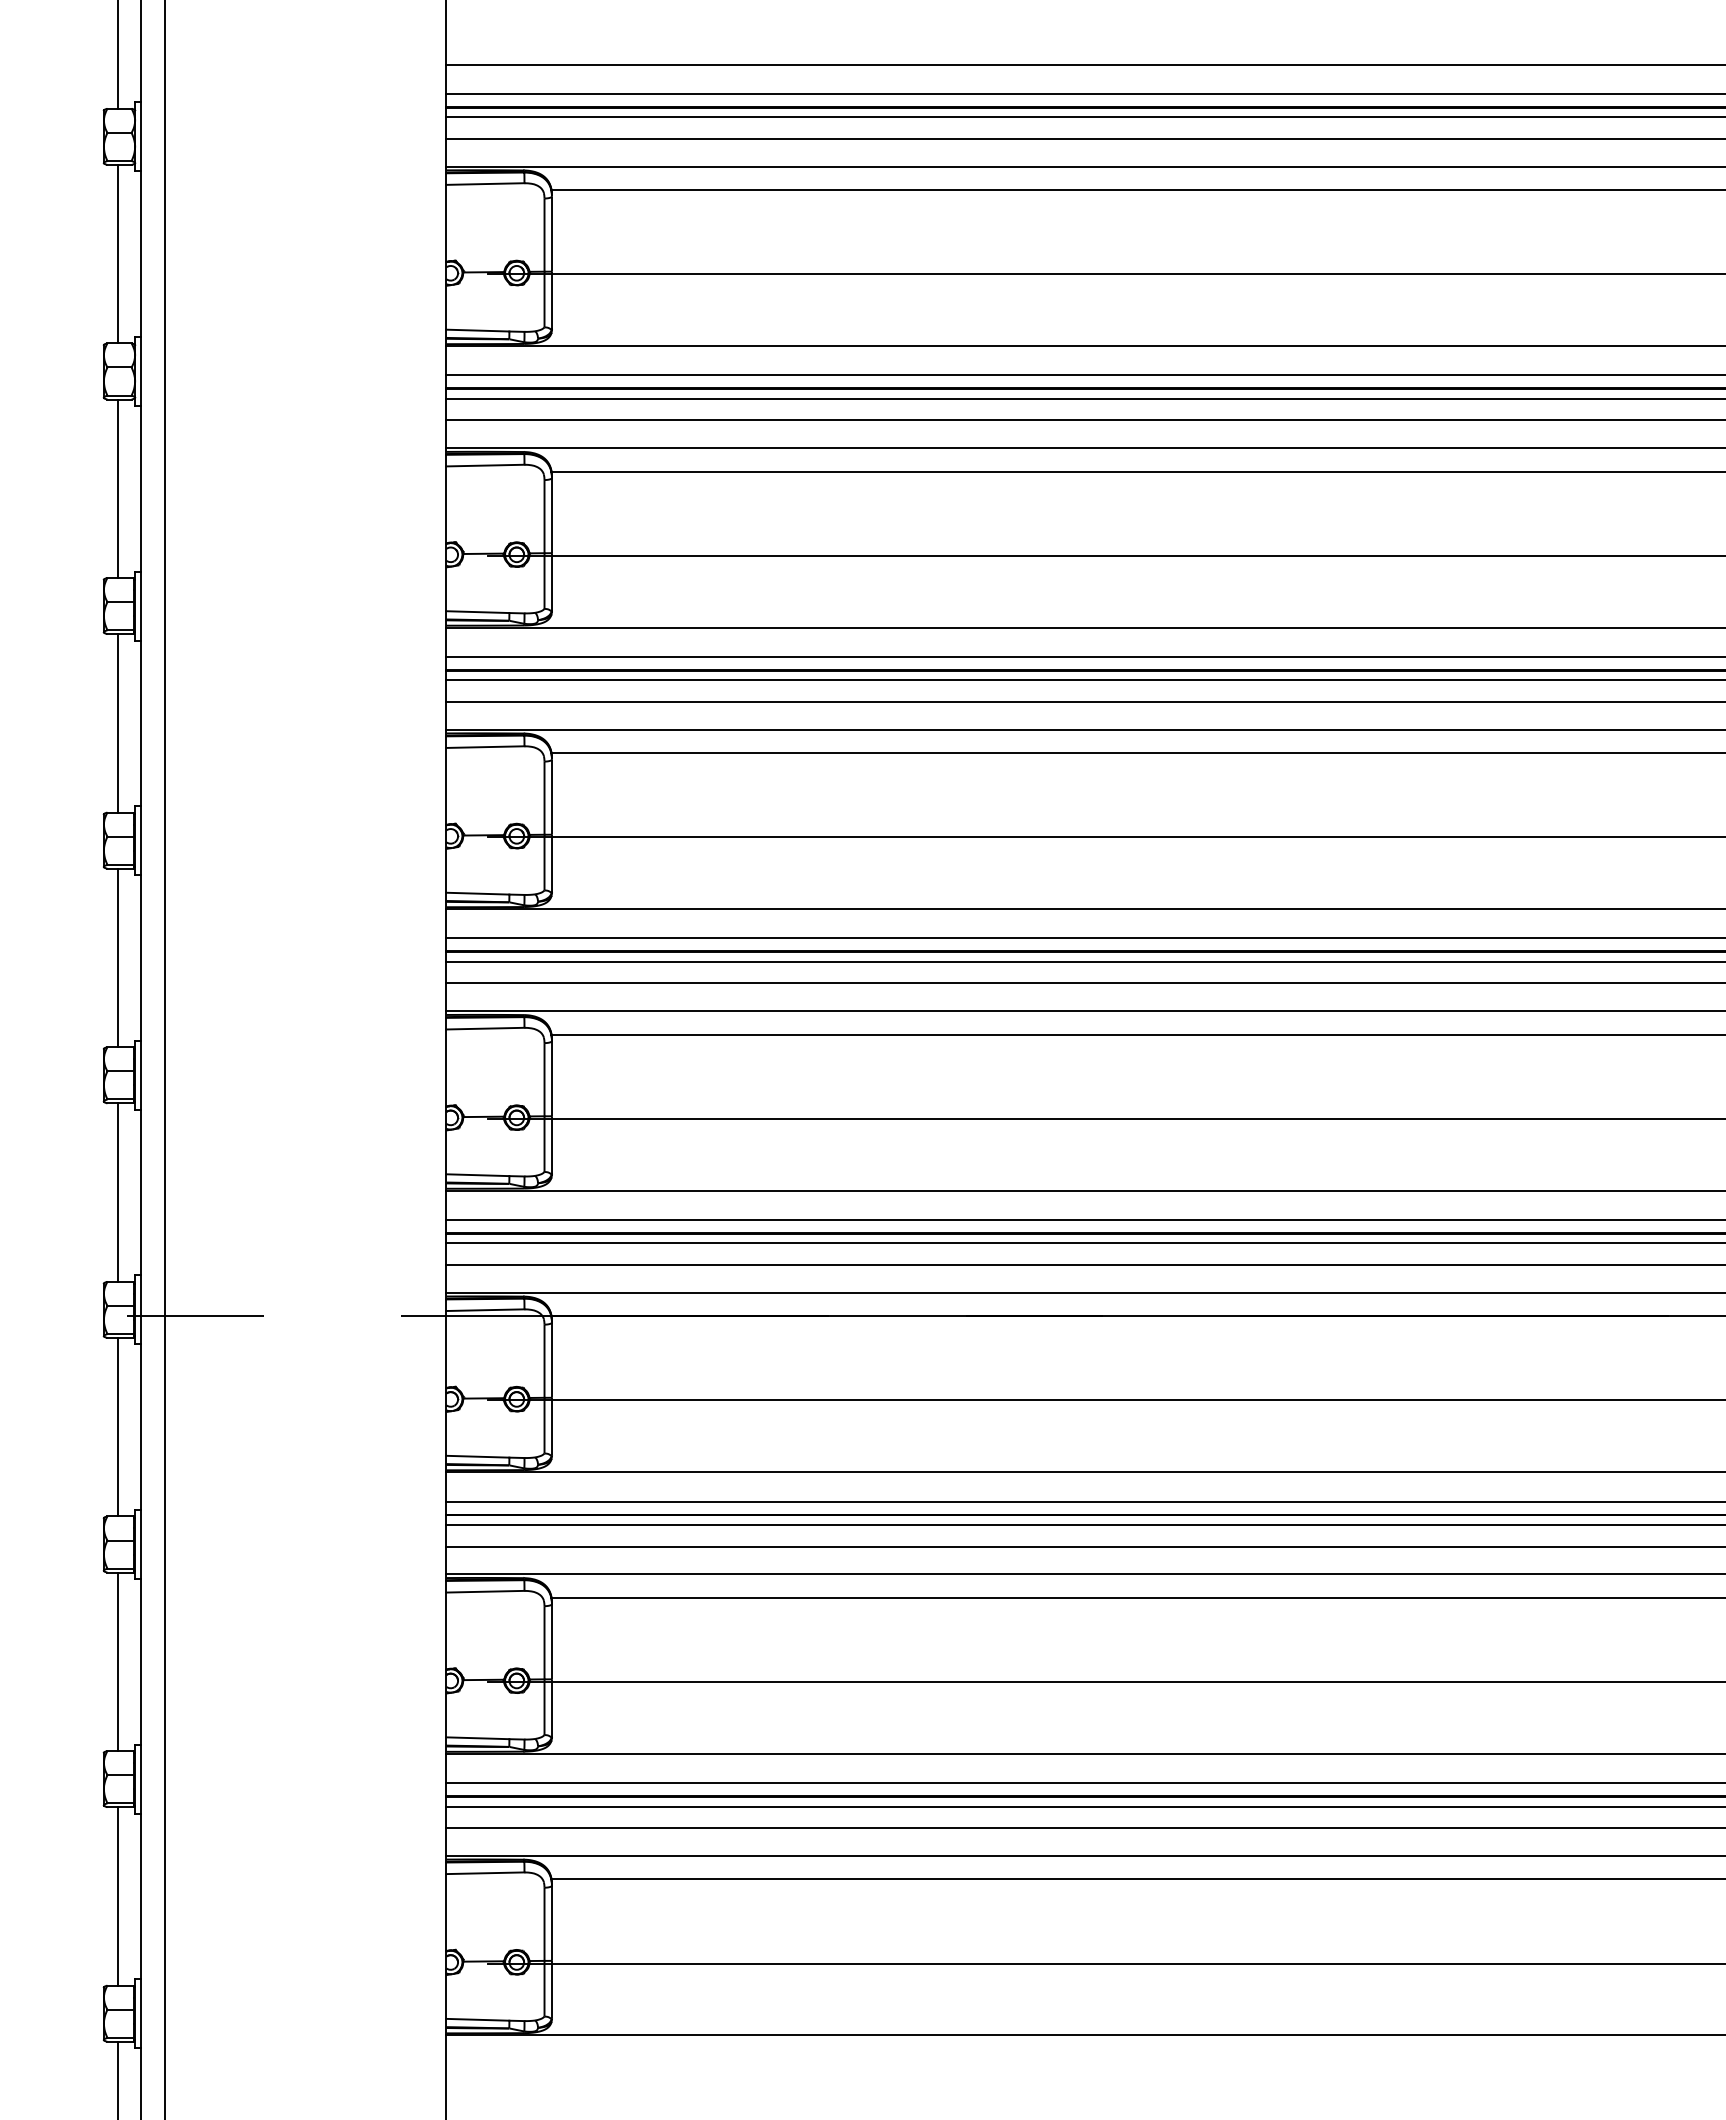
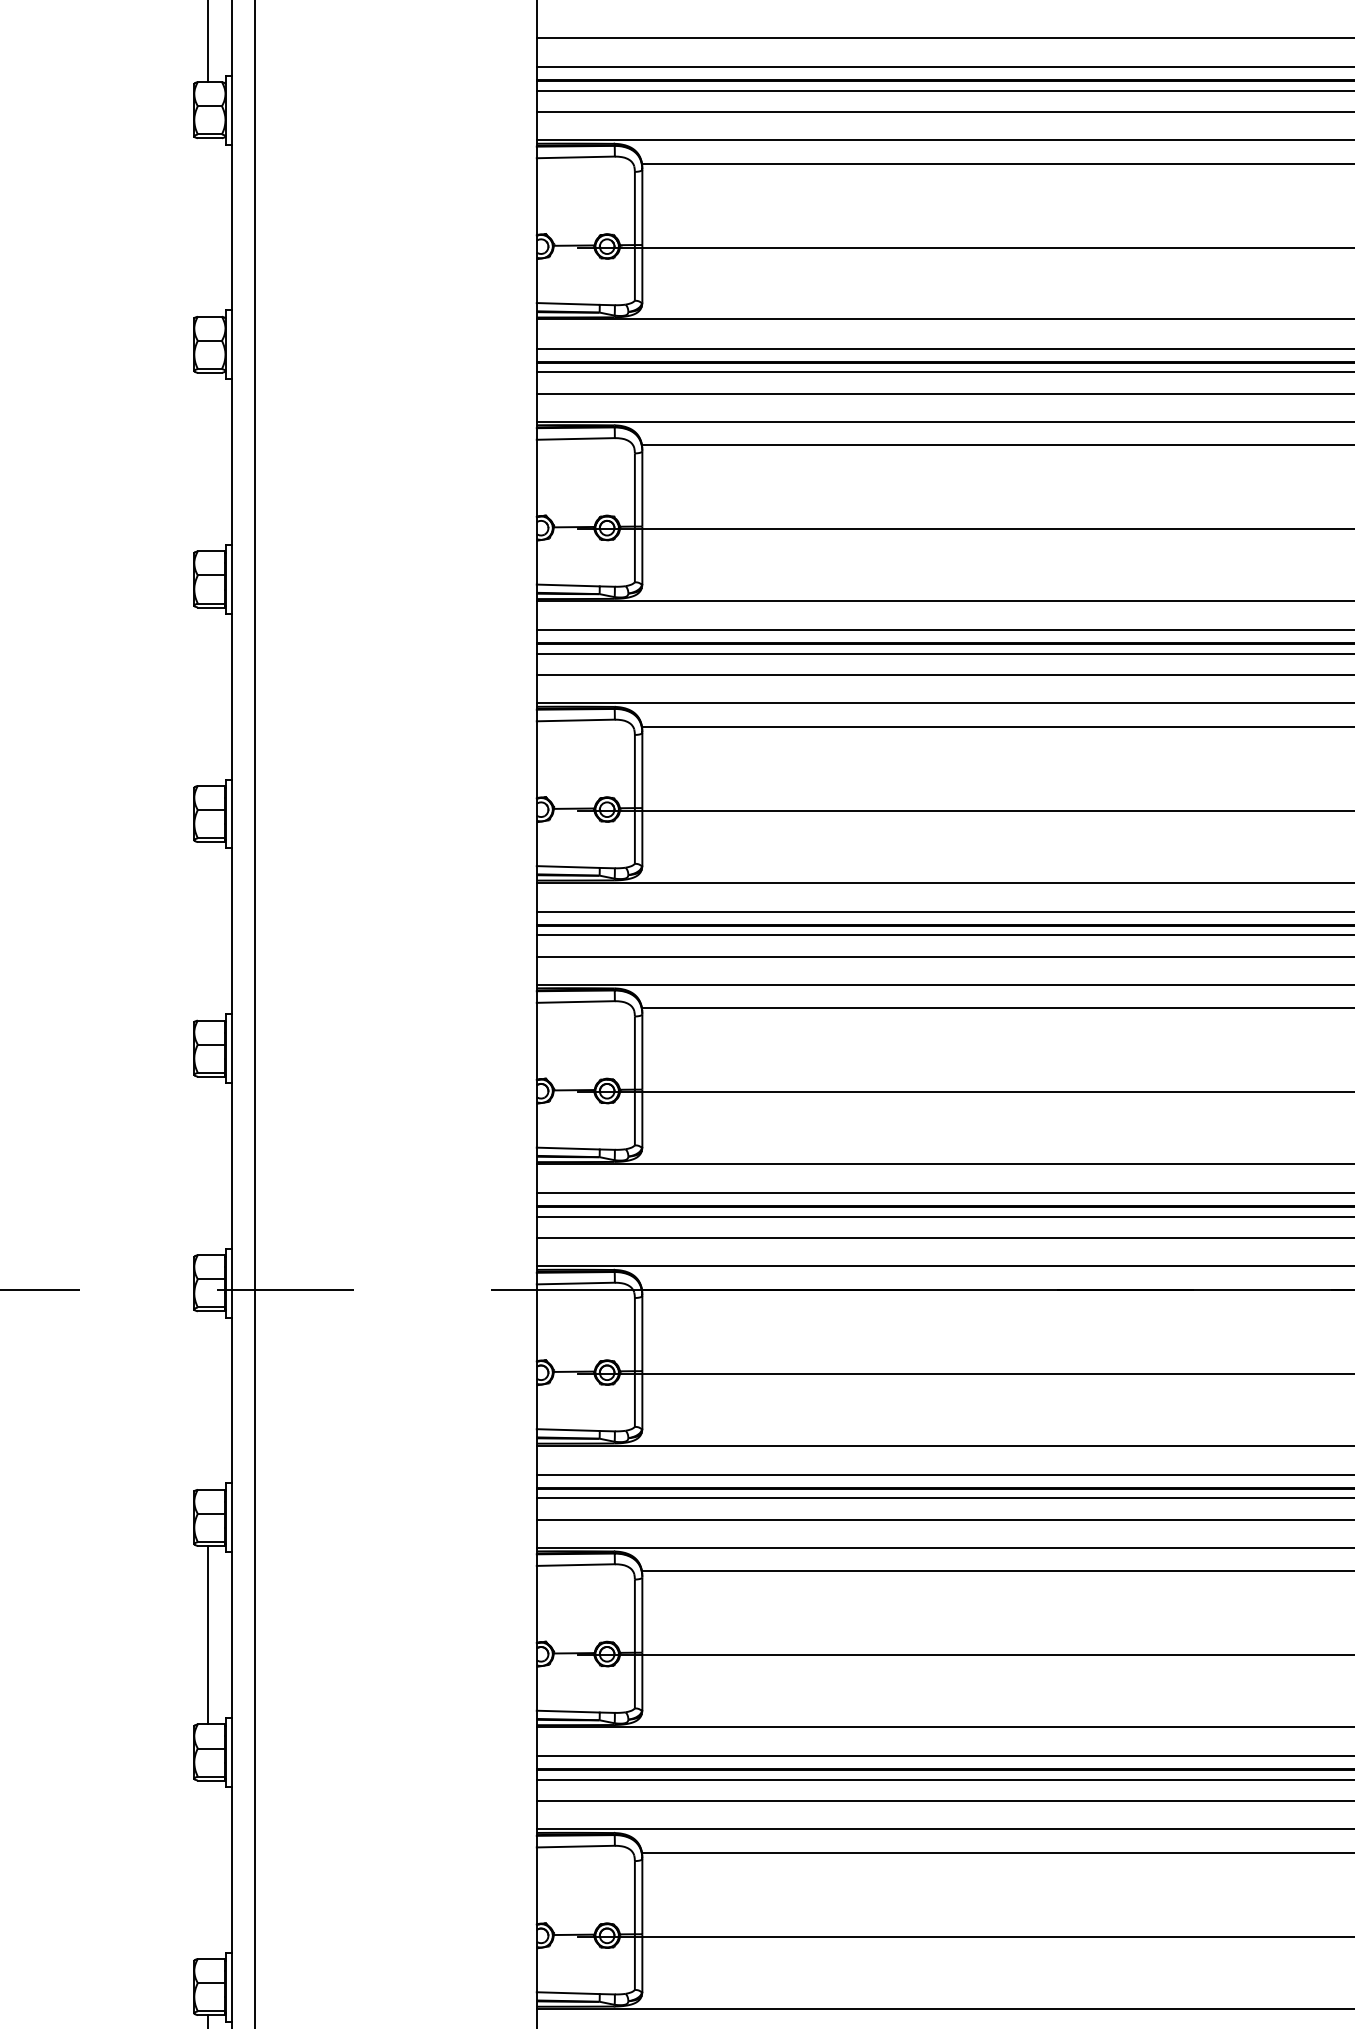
line: (117, 254) -> (207, 227), removed
line: (117, 488) -> (207, 461), removed
line: (117, 723) -> (207, 696), removed
line: (117, 957) -> (207, 930), removed
line: (117, 1192) -> (207, 1165), removed
line: (117, 1427) -> (207, 1400), removed
line: (117, 1896) -> (207, 1869), removed

